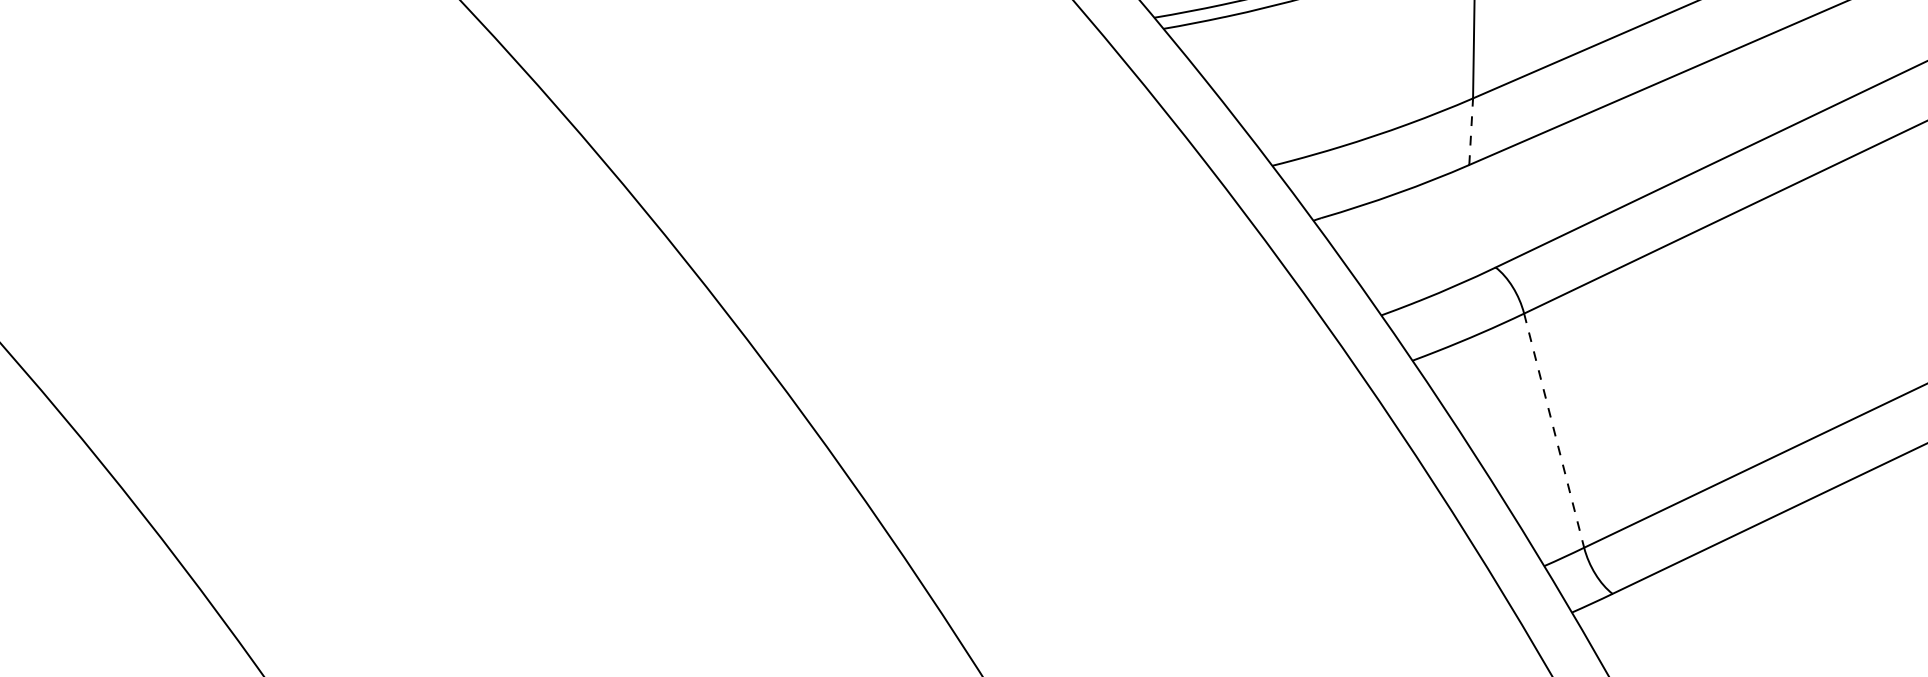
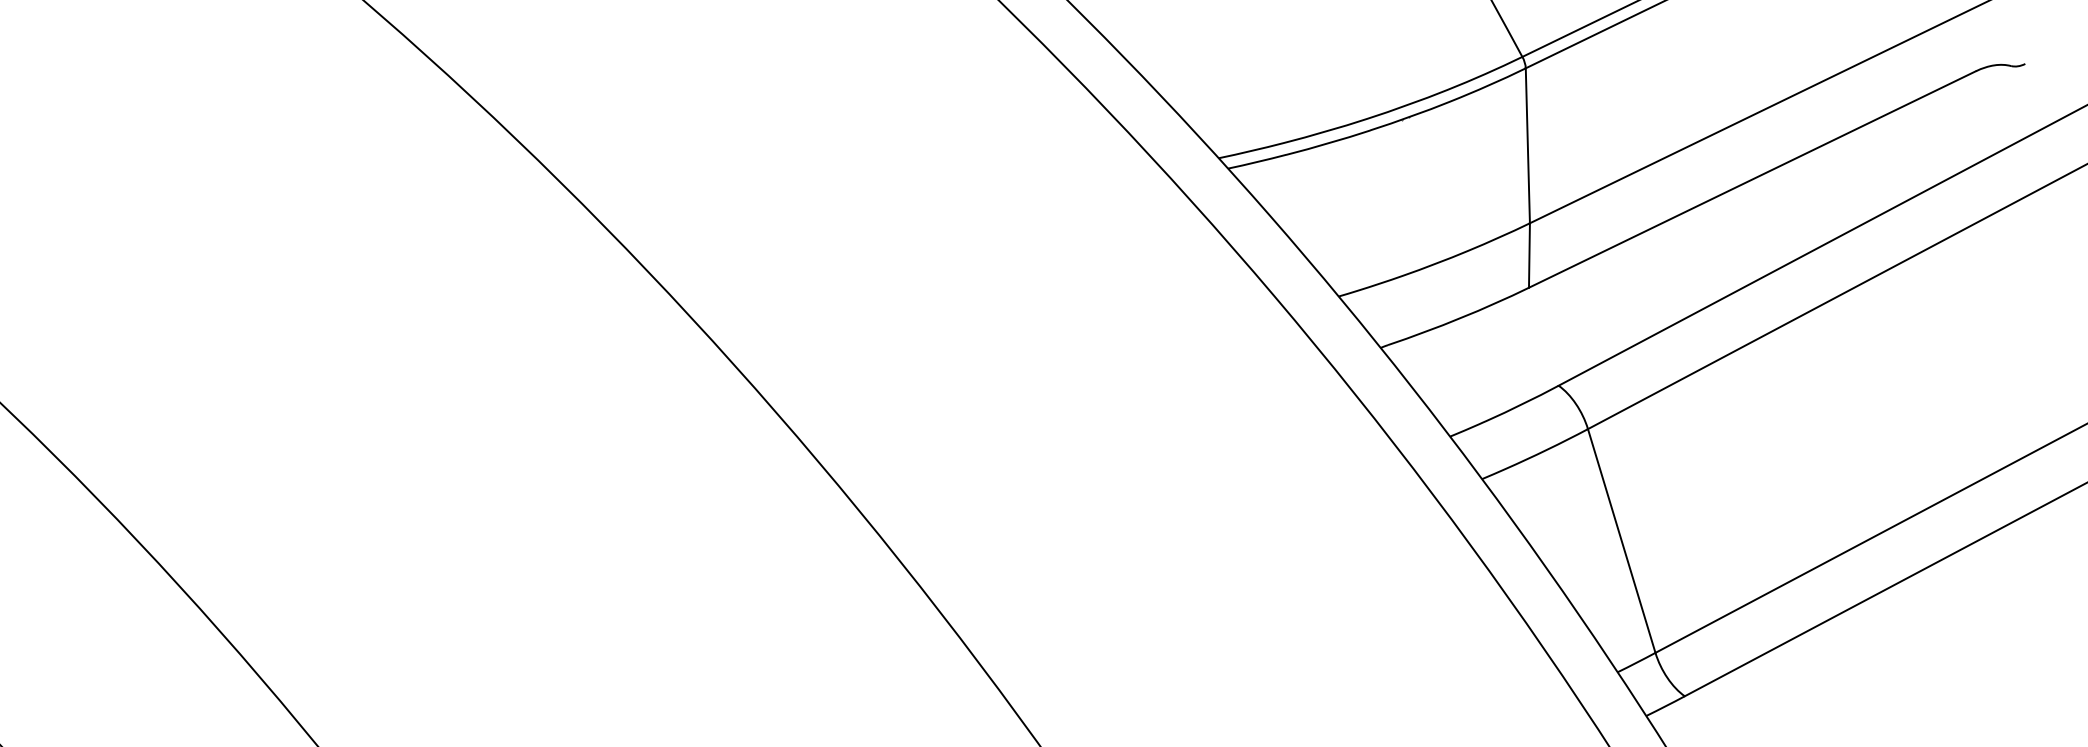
line: (1471, 131) -> (1529, 255), dashed -> solid
line: (1553, 431) -> (1621, 541), dashed -> solid

